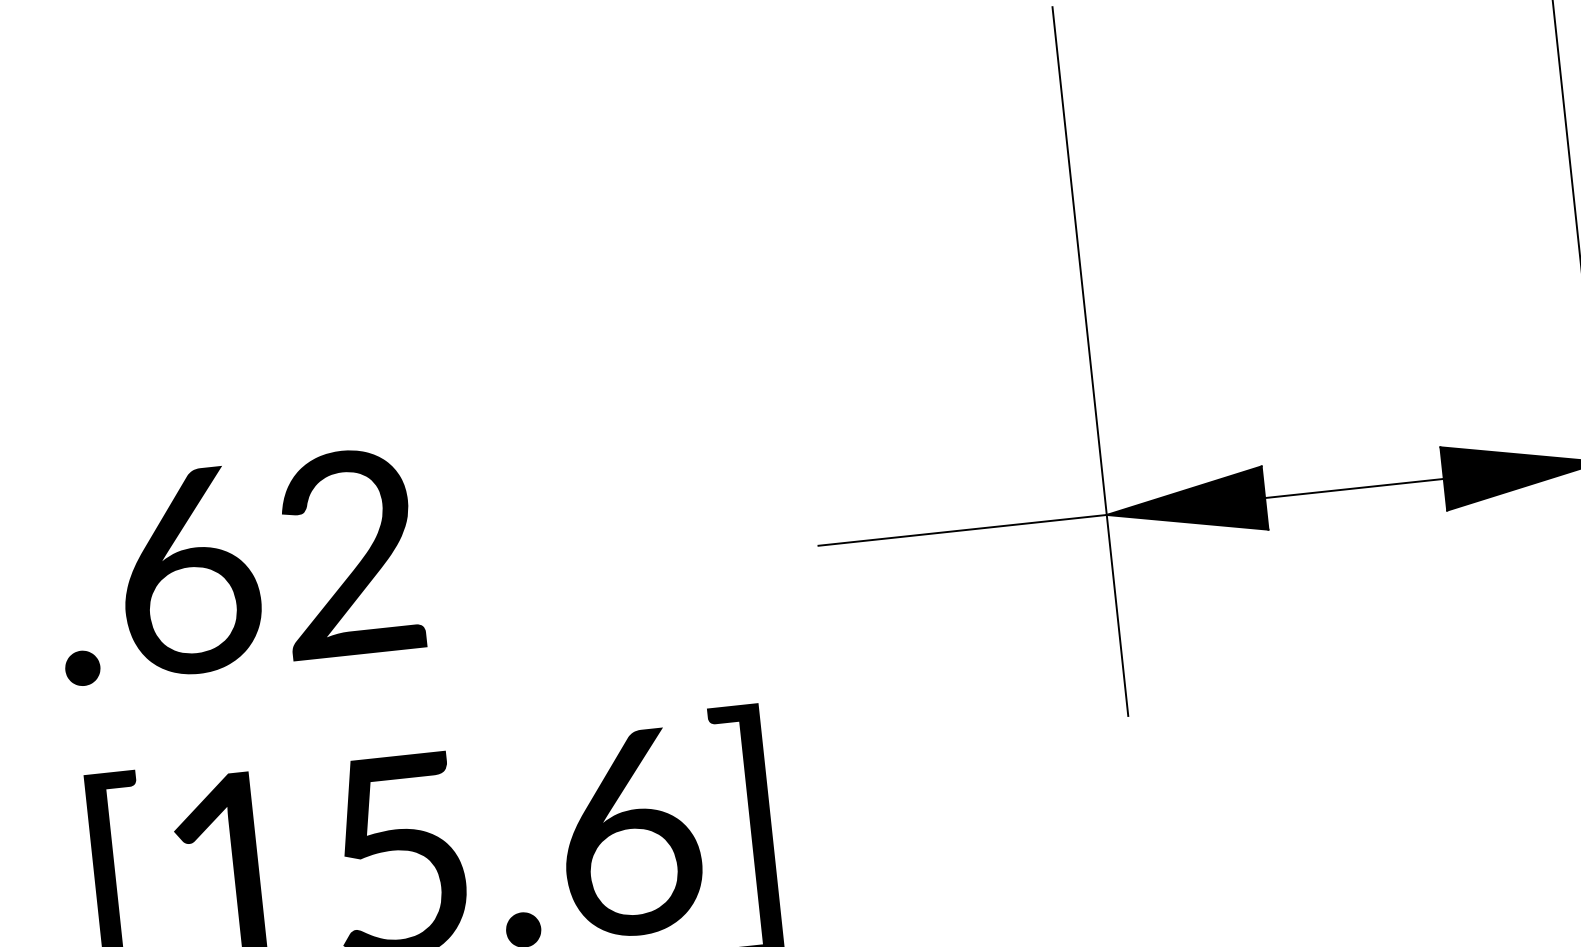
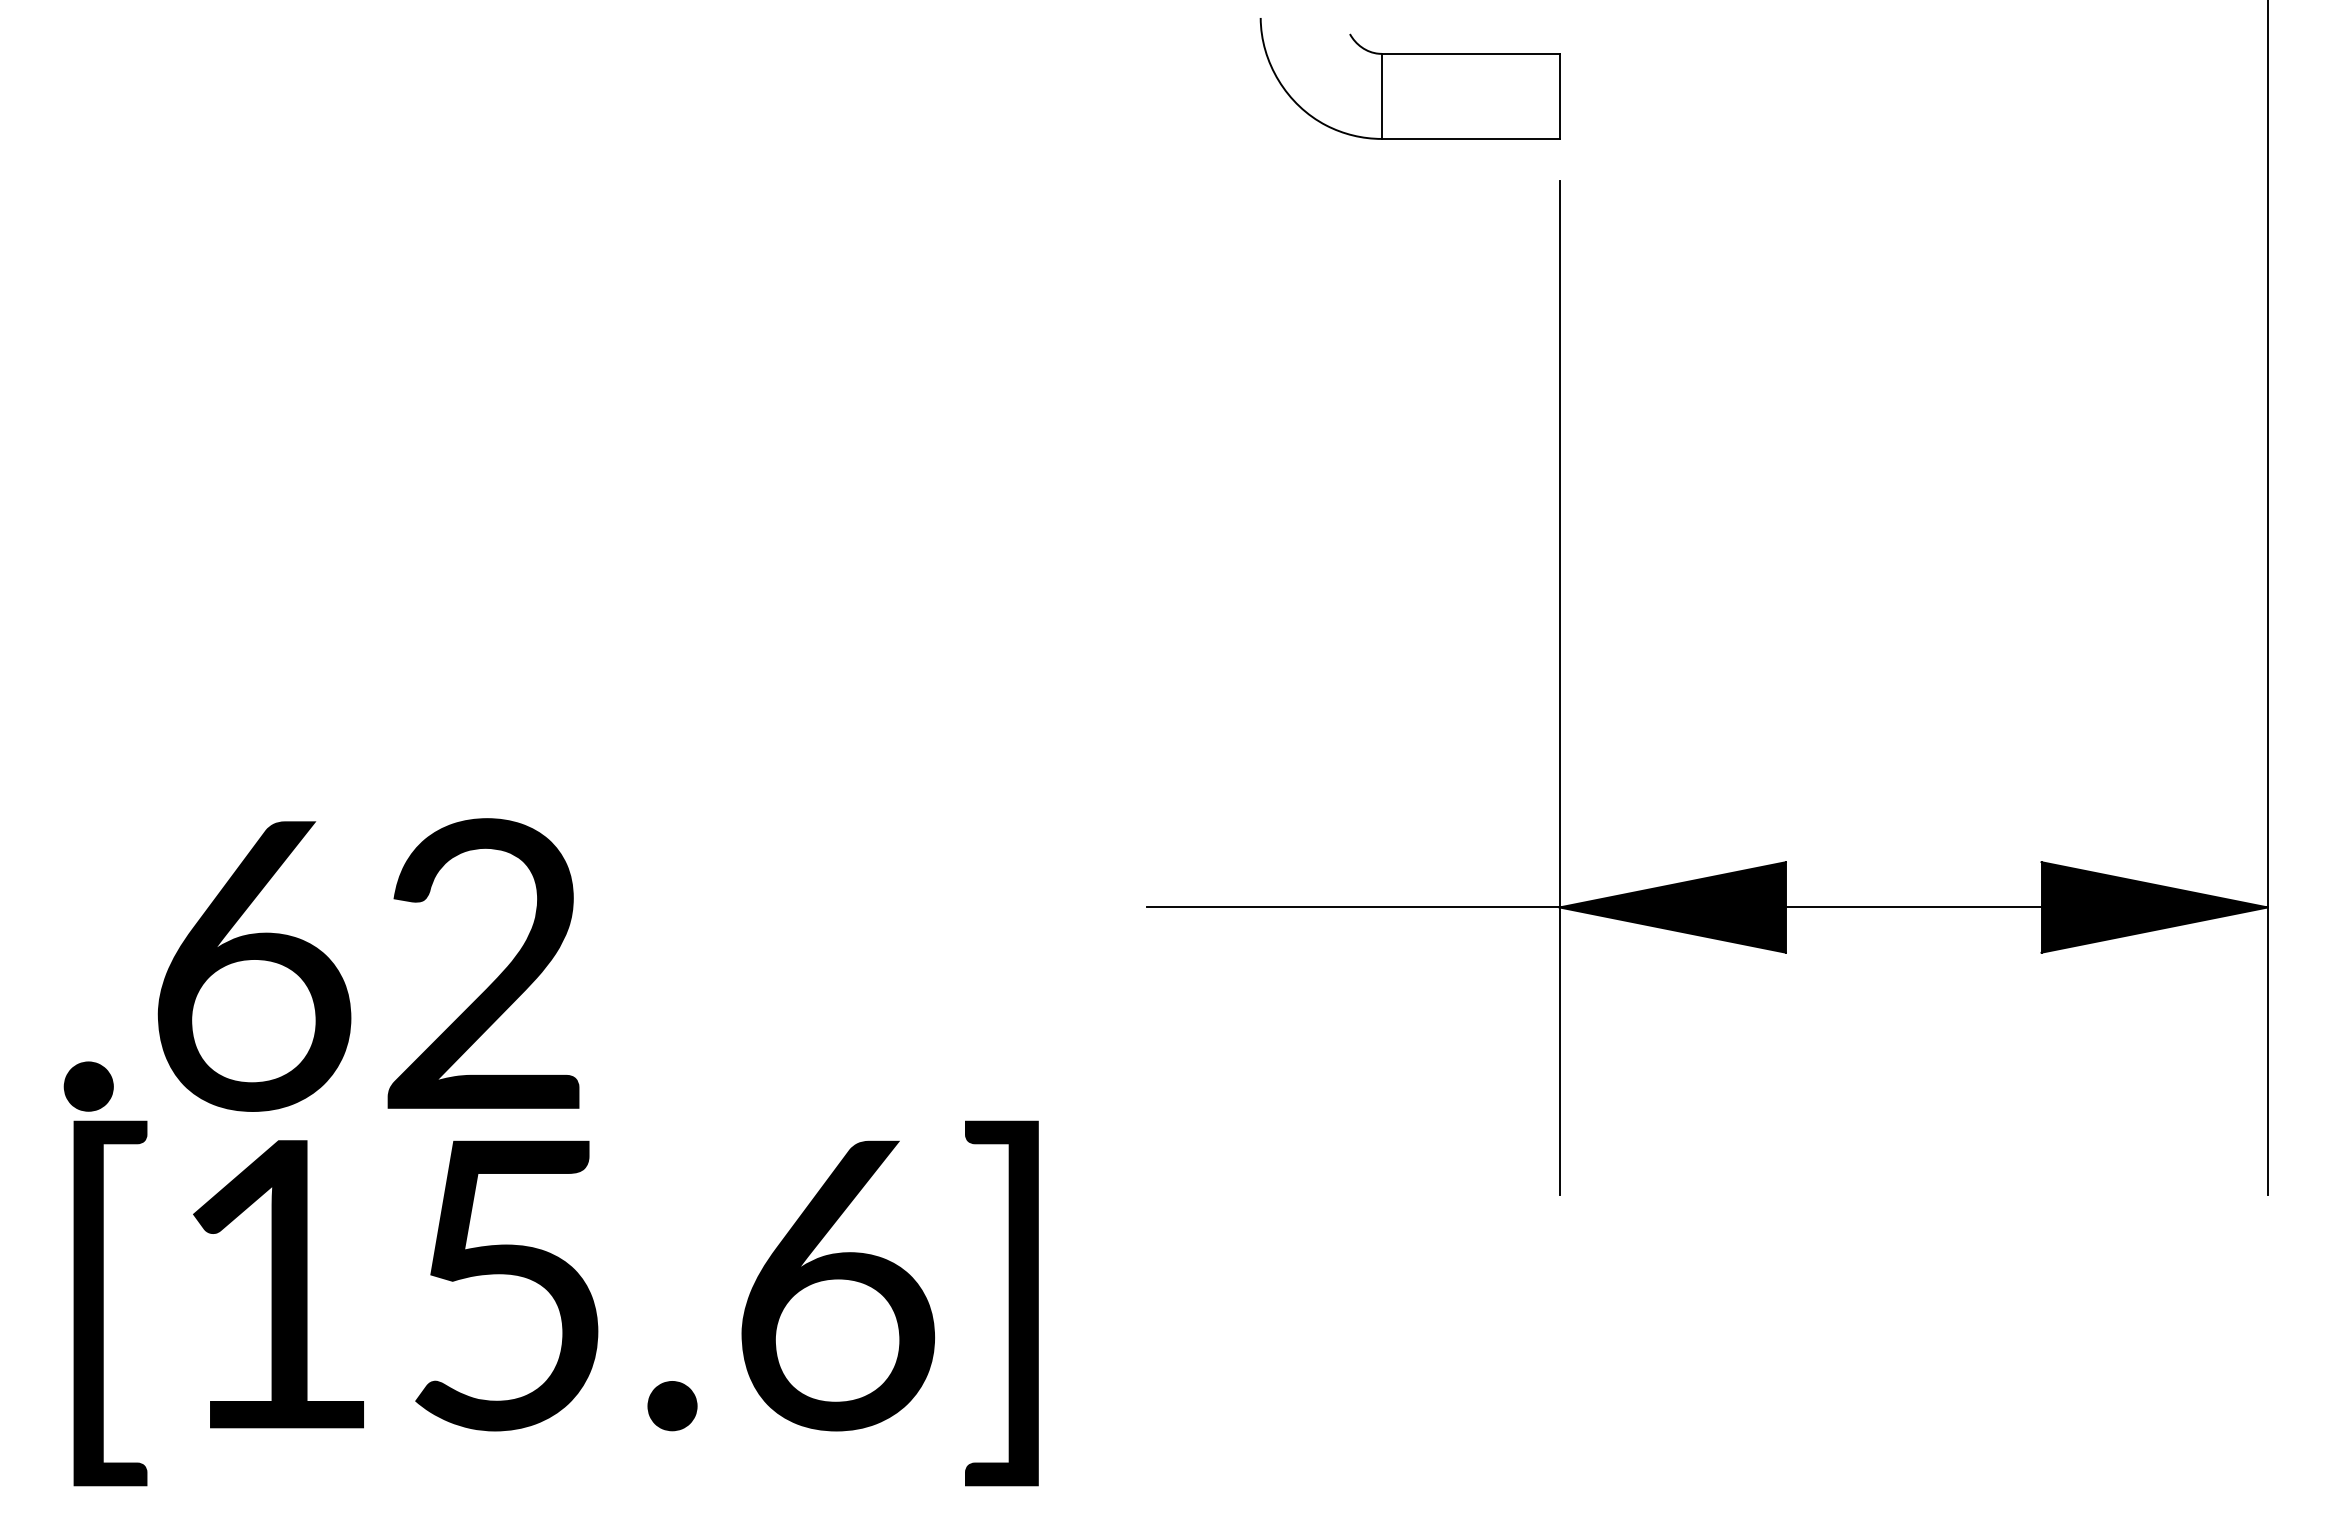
text: (236, 565) -> (321, 964), moved

